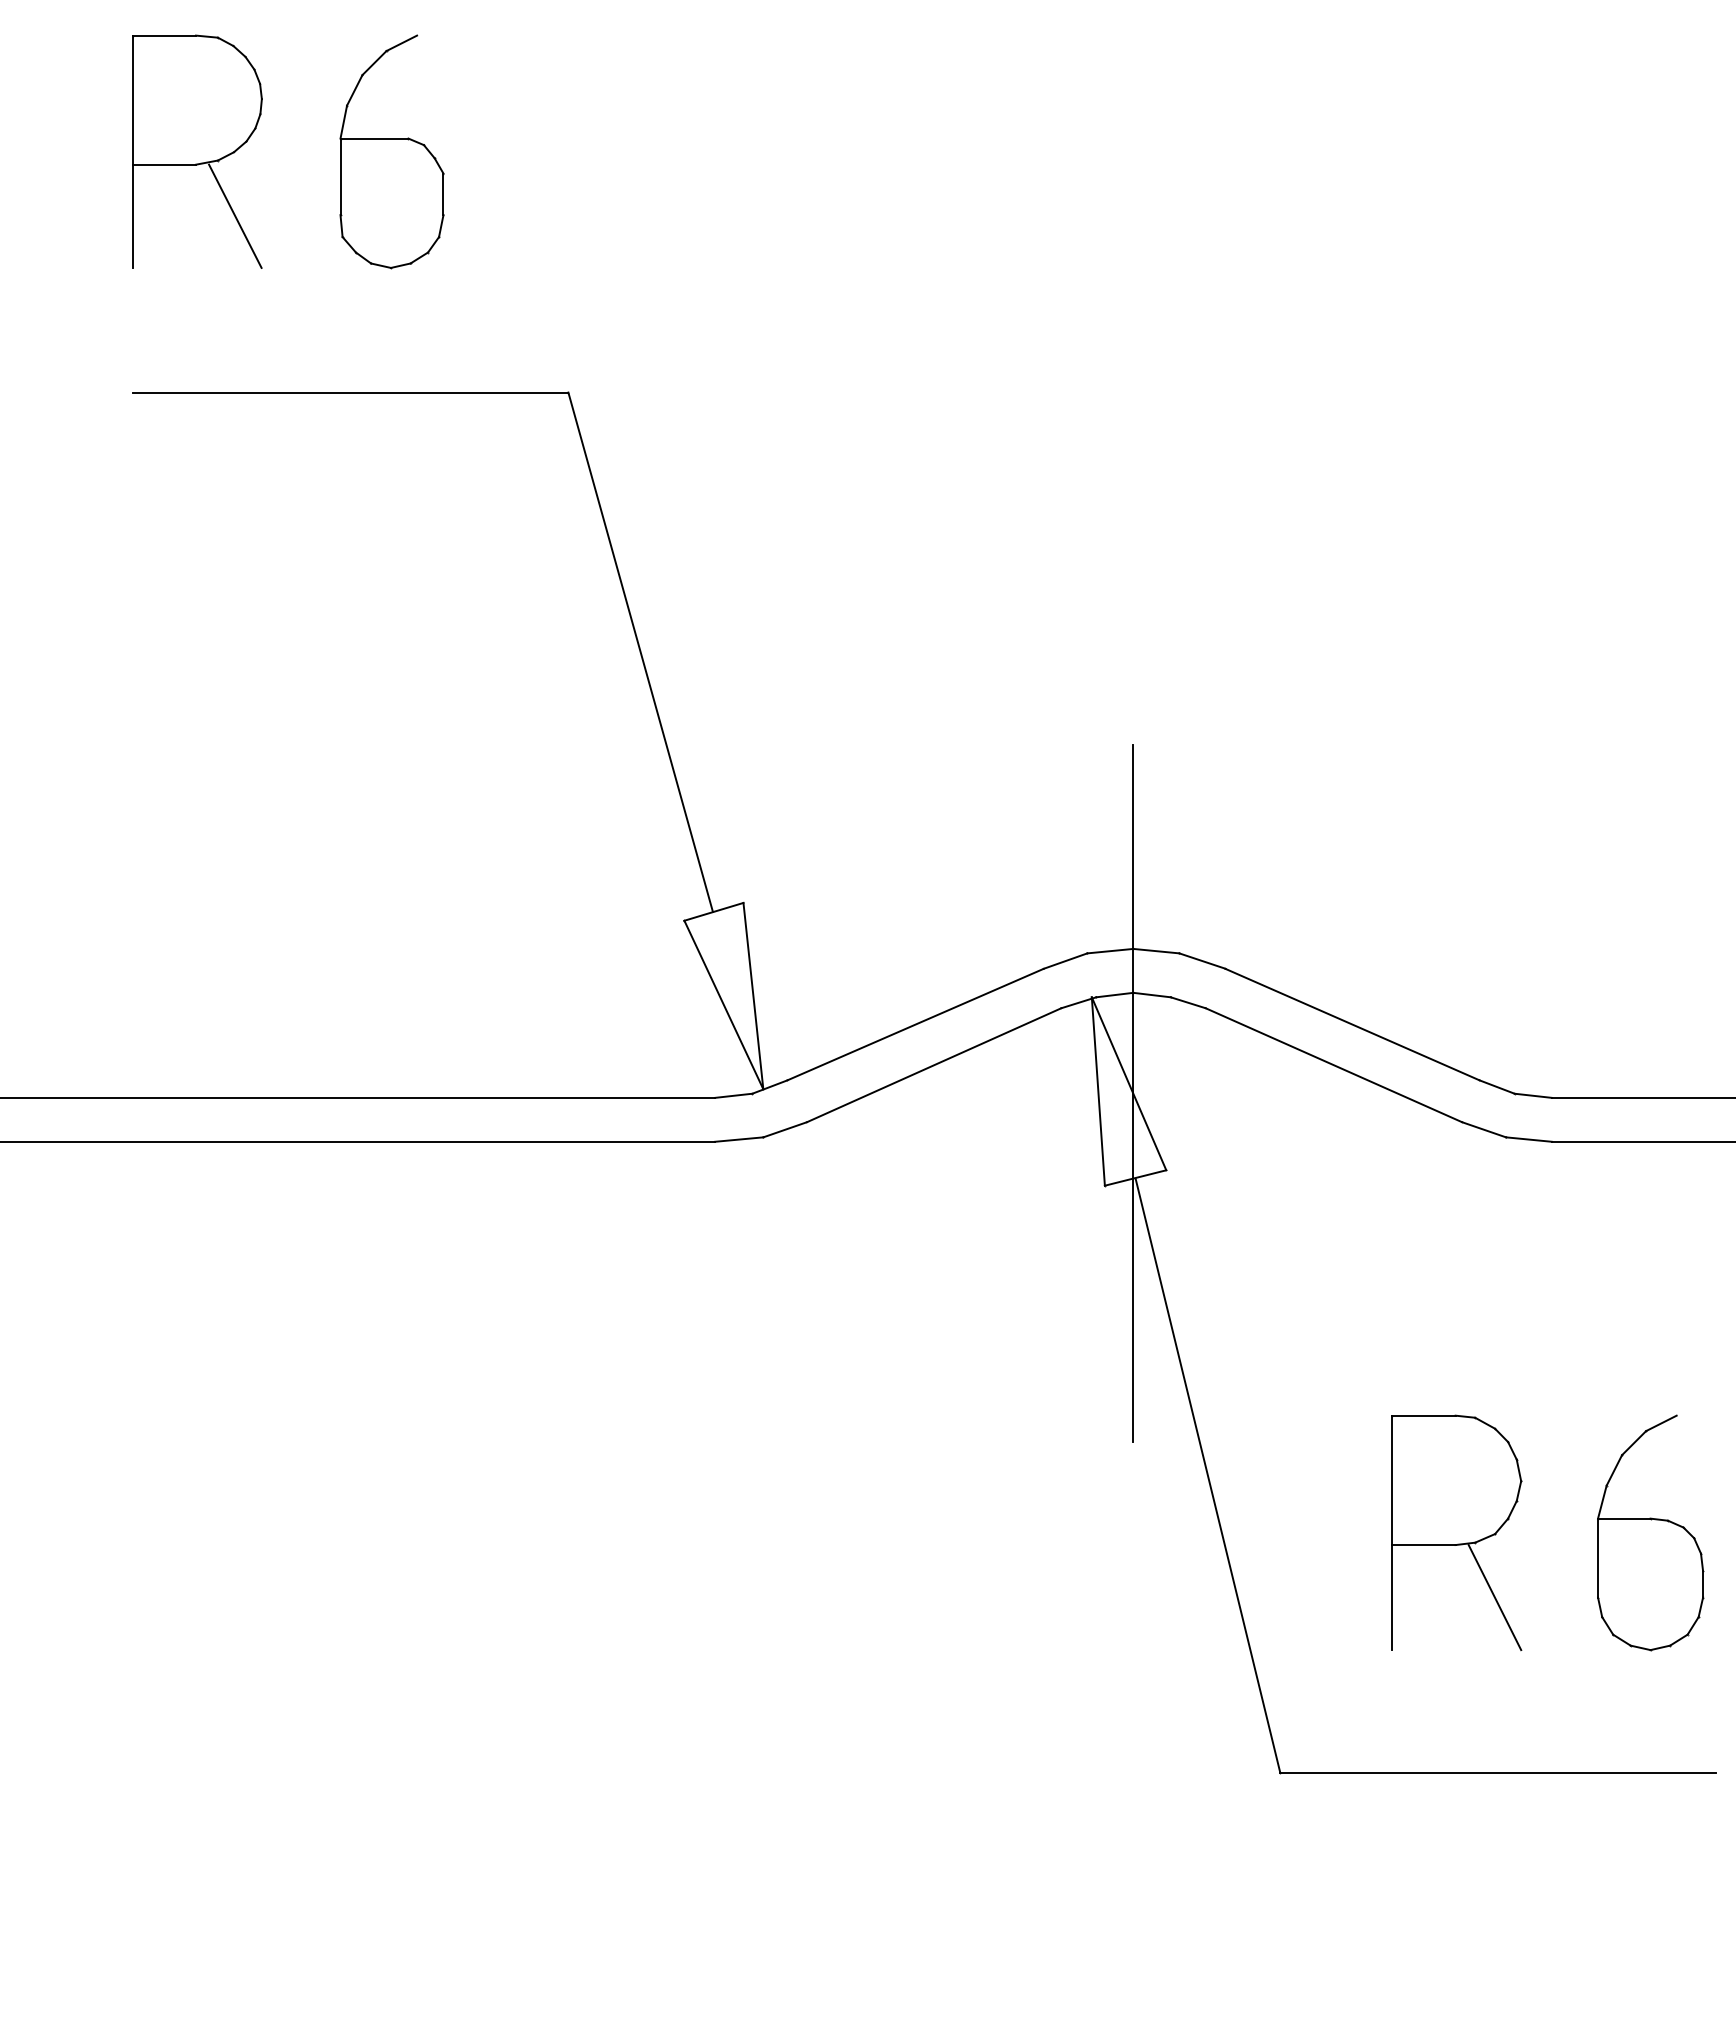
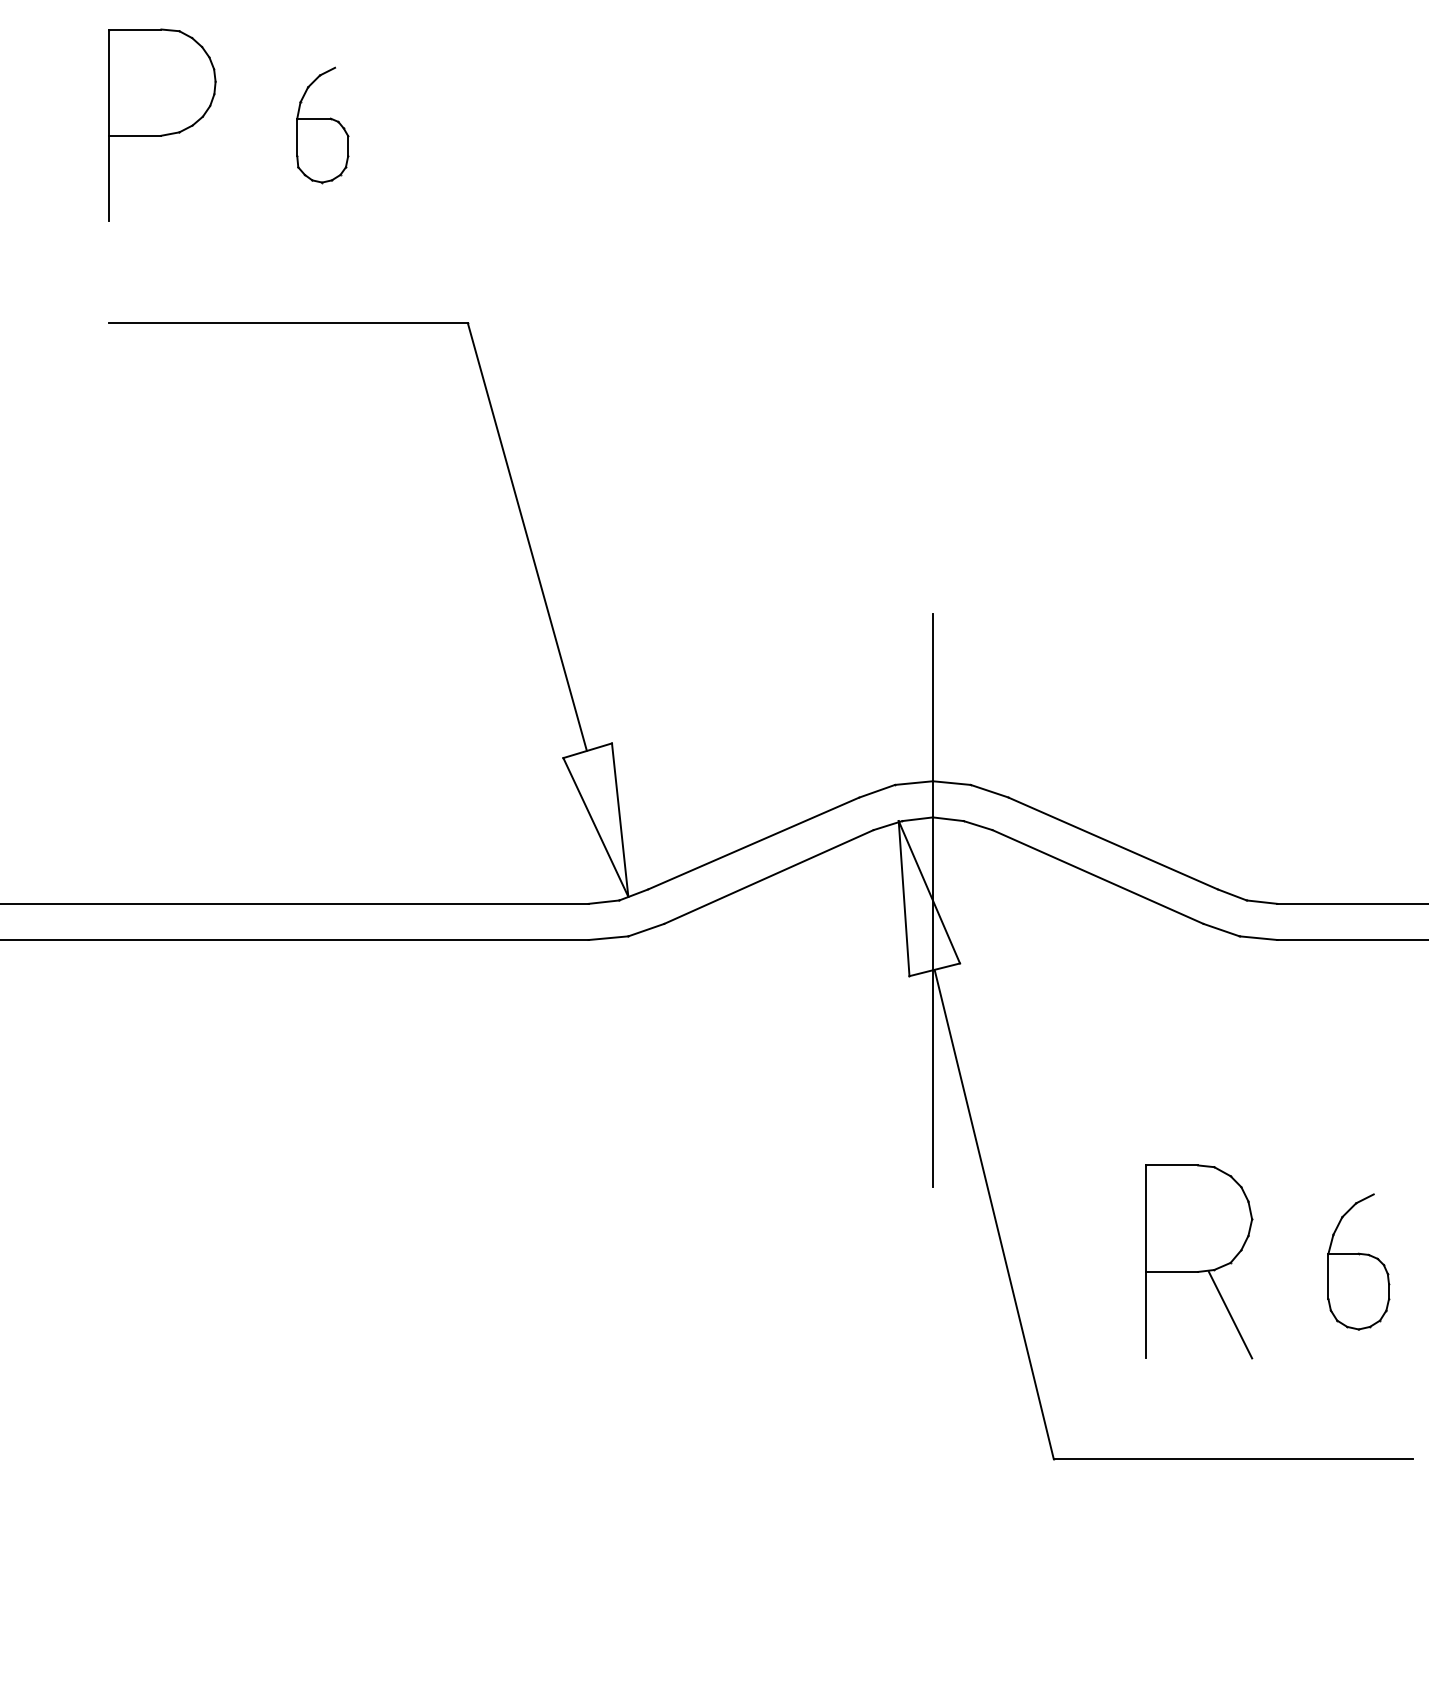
part: (391, 151) -> (322, 124), size x0.6
line: (235, 215) -> (193, 177), removed
part: (1650, 1532) -> (1358, 1261), size x0.7

